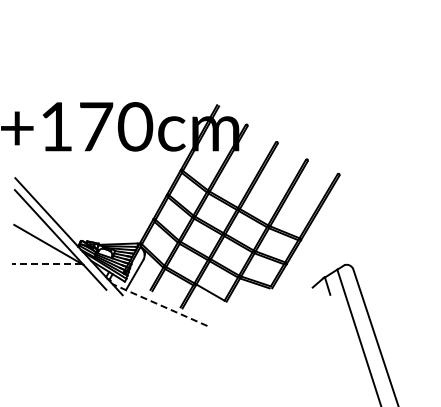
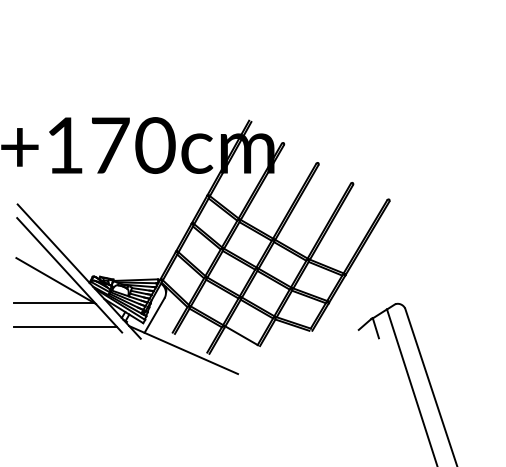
line: (46, 263) -> (53, 302), dashed -> solid
line: (56, 284) -> (64, 326), added
line: (160, 305) -> (184, 350), dashed -> solid

